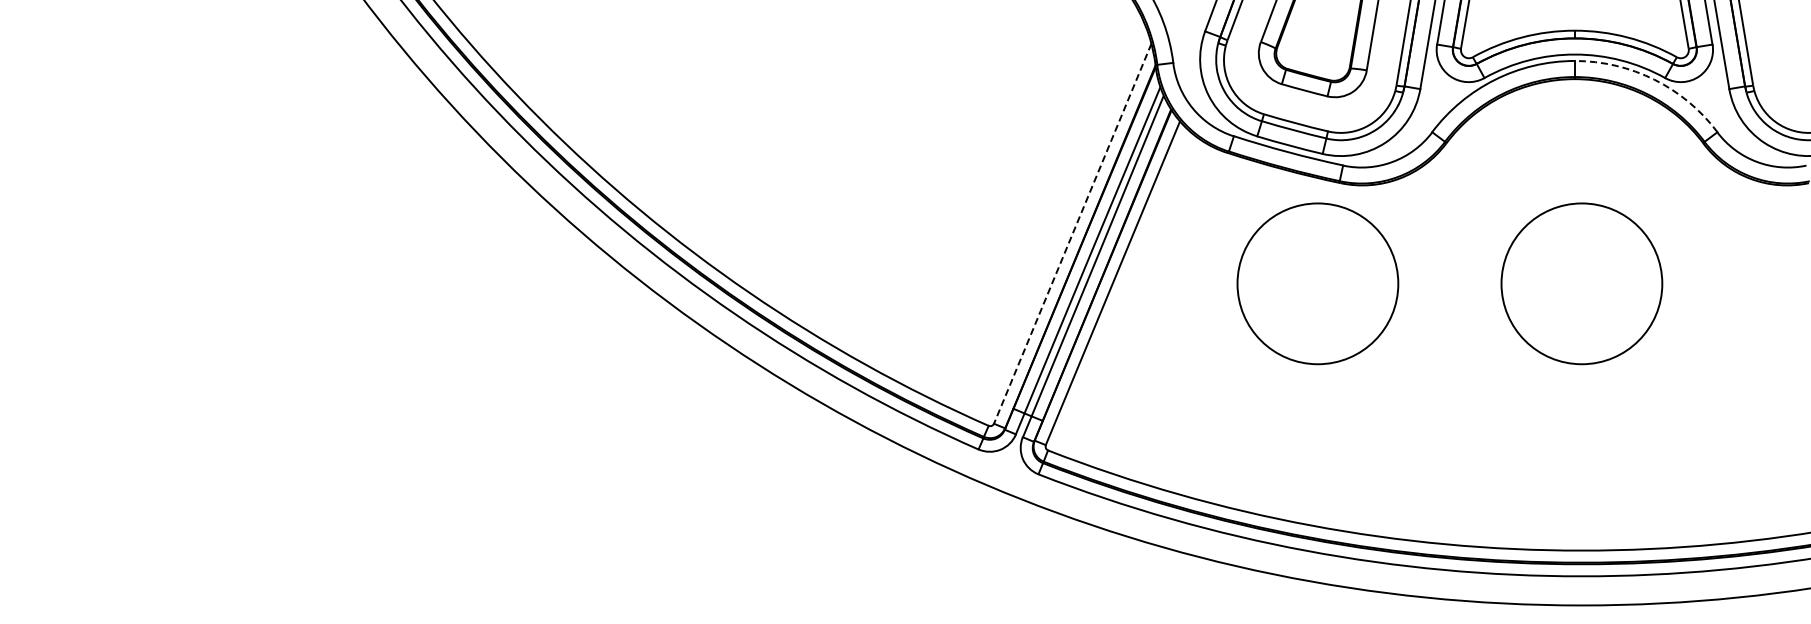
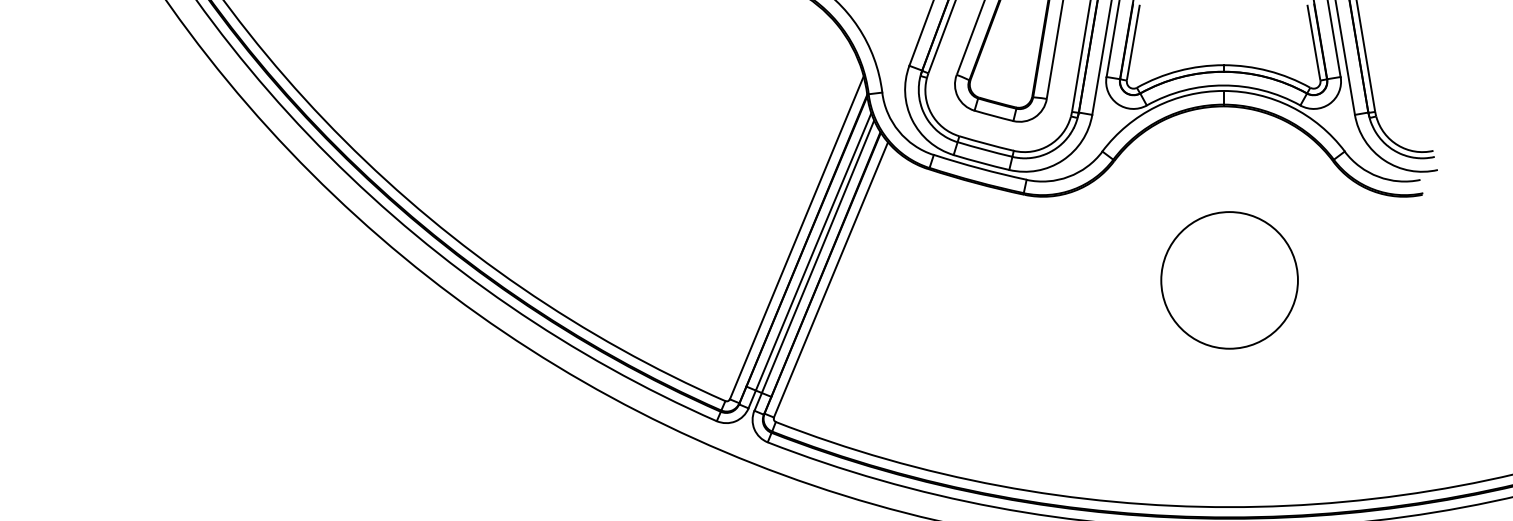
arc: (1654, 79) -> (1291, 106), dashed -> solid
line: (1072, 233) -> (796, 237), dashed -> solid
circle: (1317, 283) -> (1004, 280), removed

